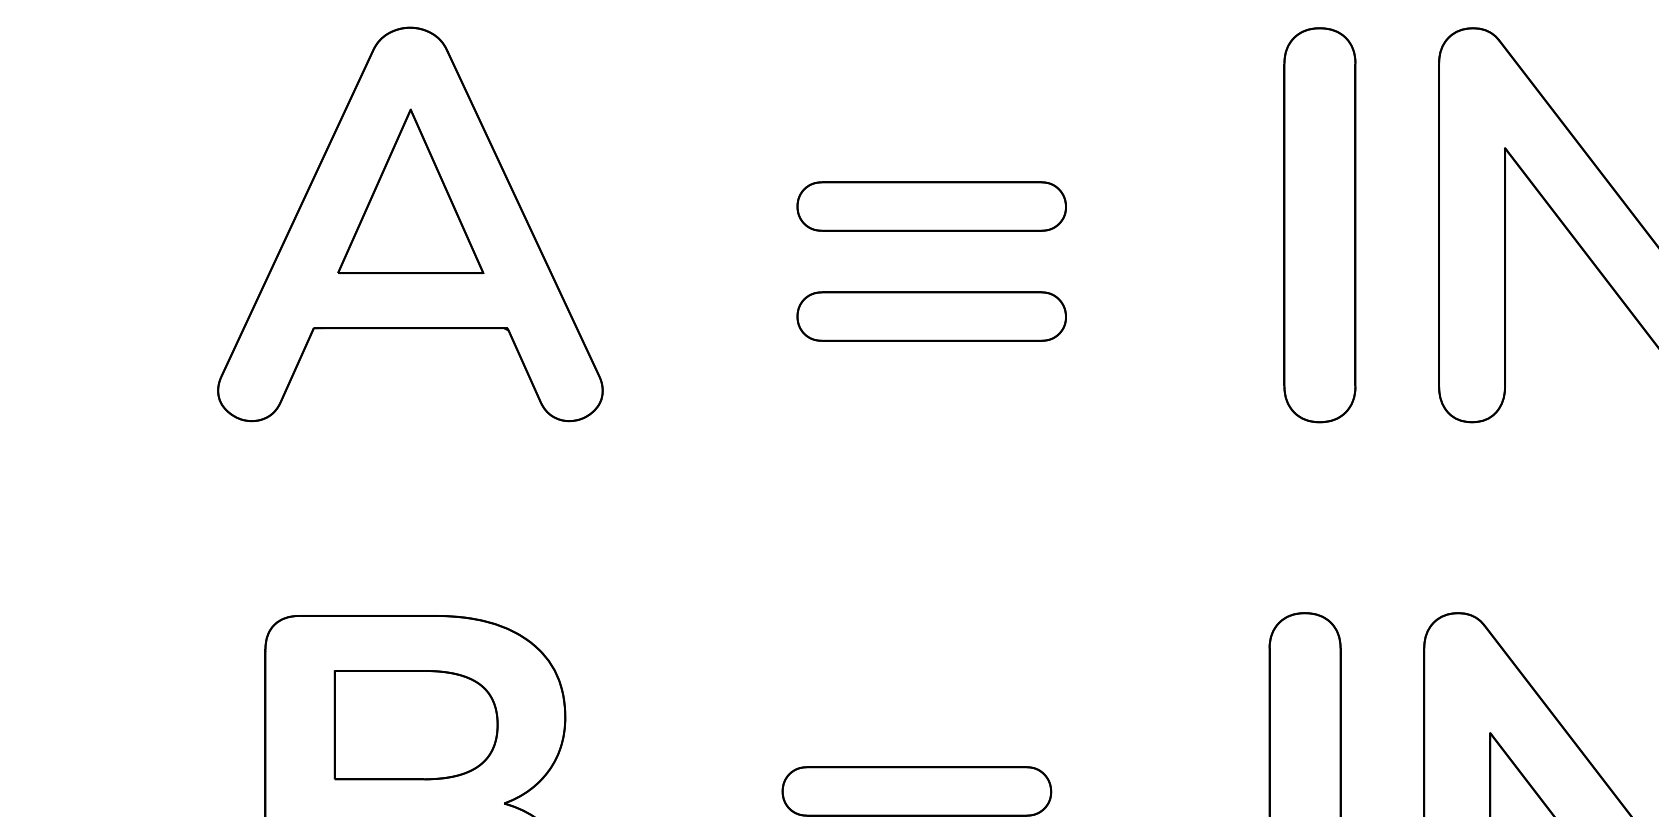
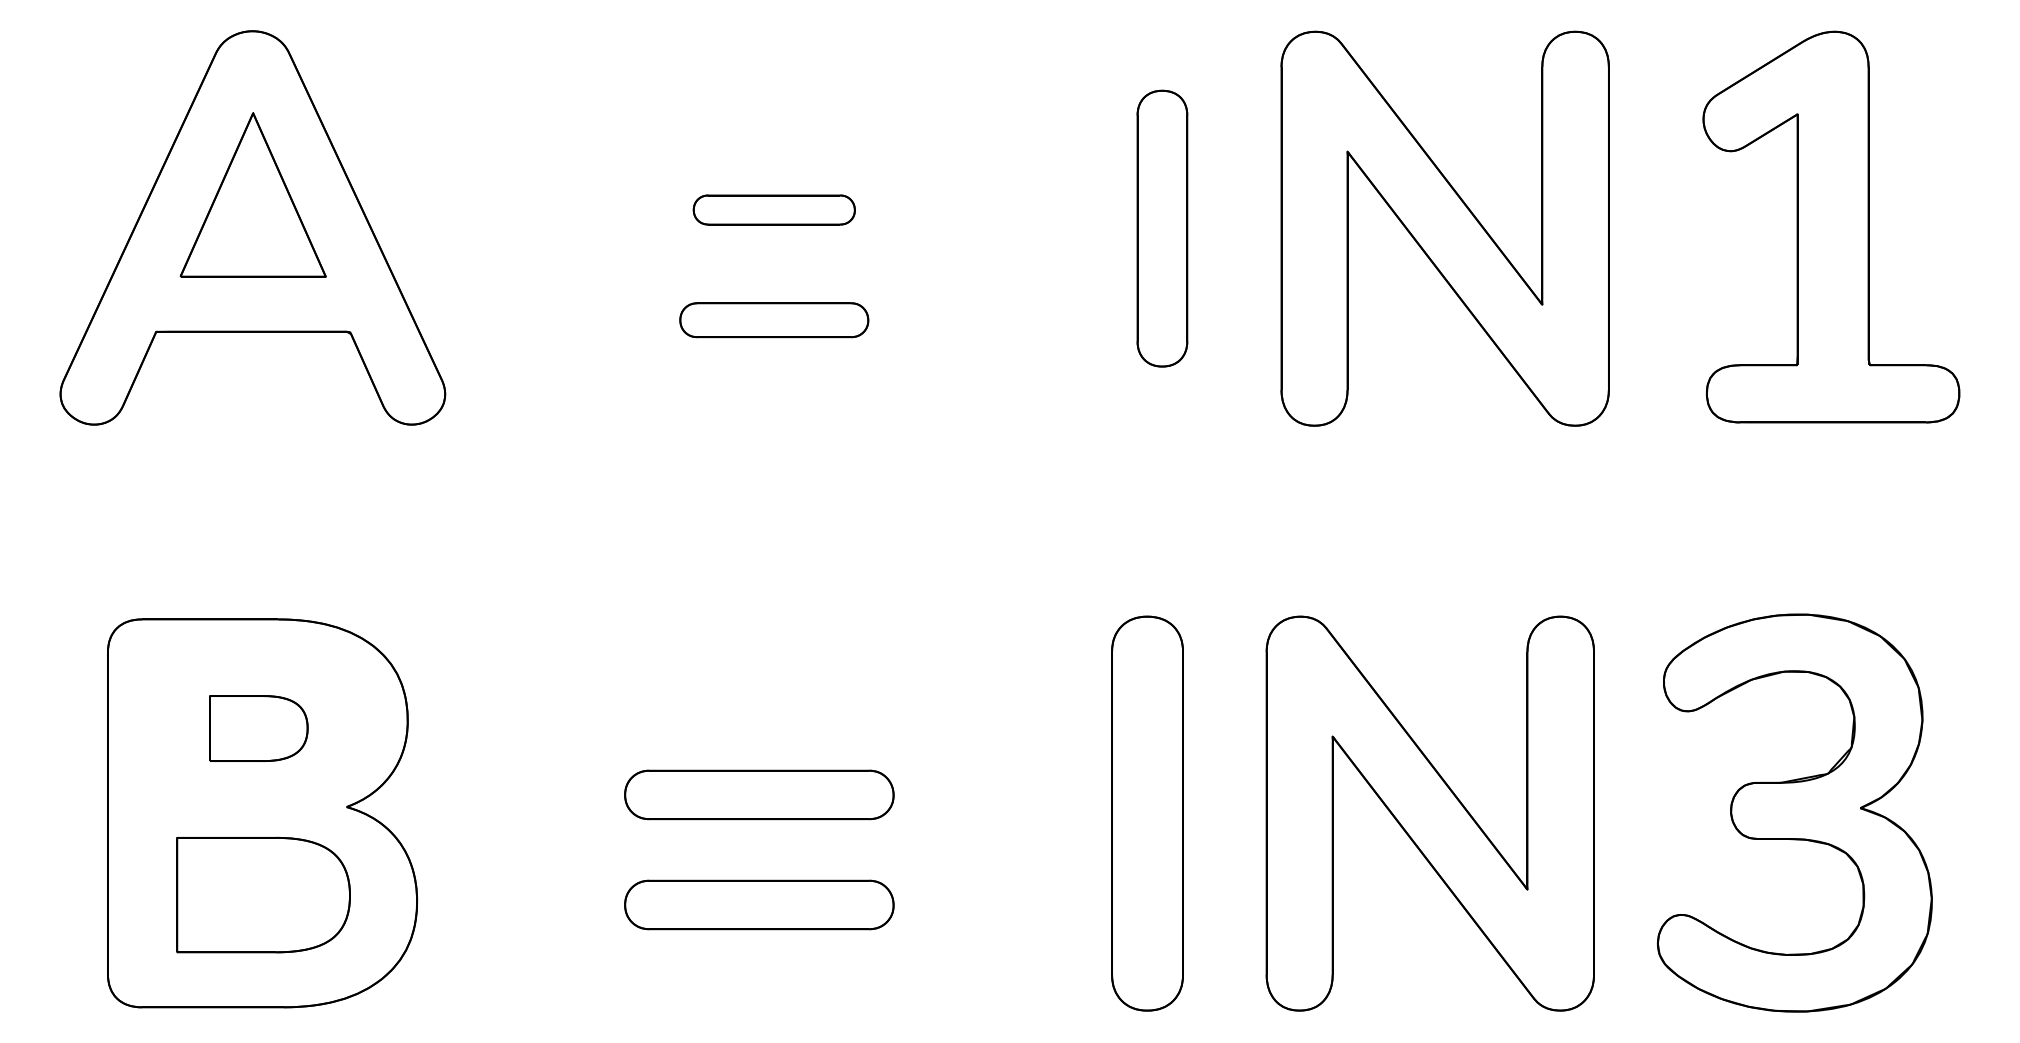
part: (932, 205) -> (774, 209), size x0.6
part: (1320, 224) -> (1162, 228), size x0.7
part: (932, 316) -> (774, 320), size x0.7
part: (416, 724) -> (258, 728), size x0.6

